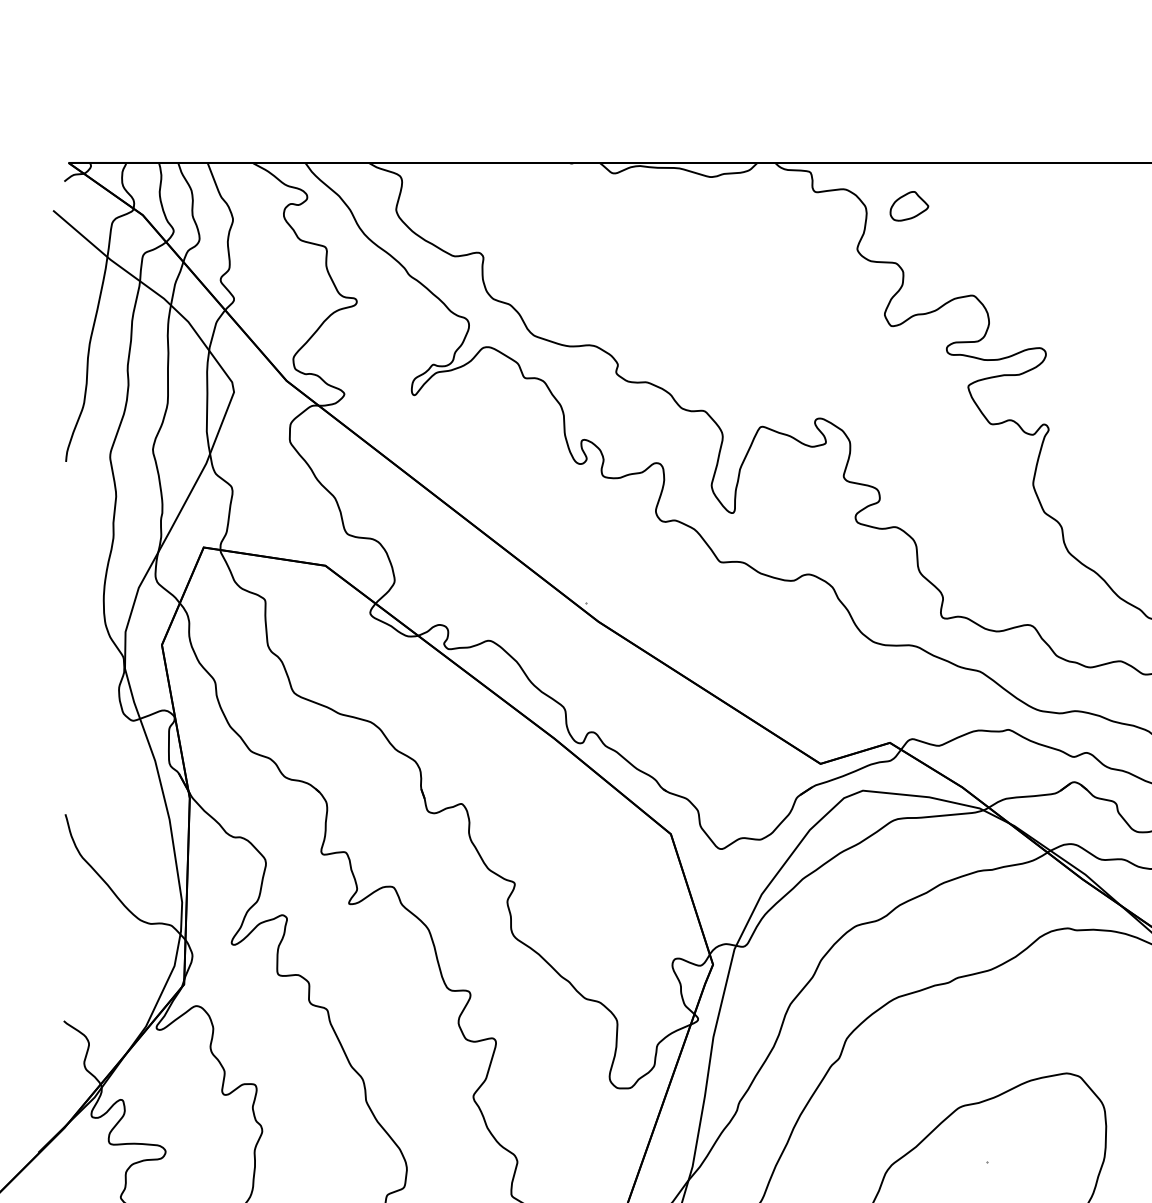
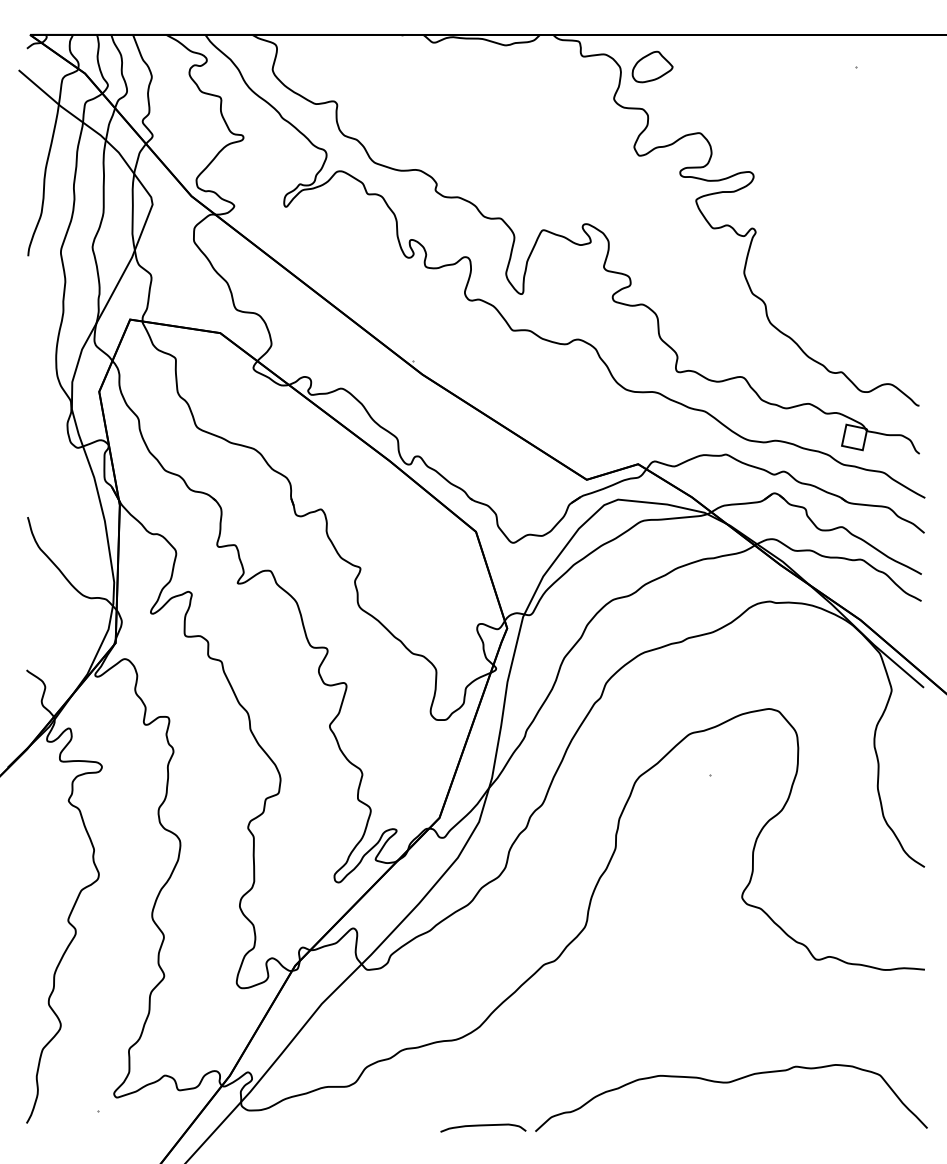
part: (909, 205) -> (652, 66), size x1.43

